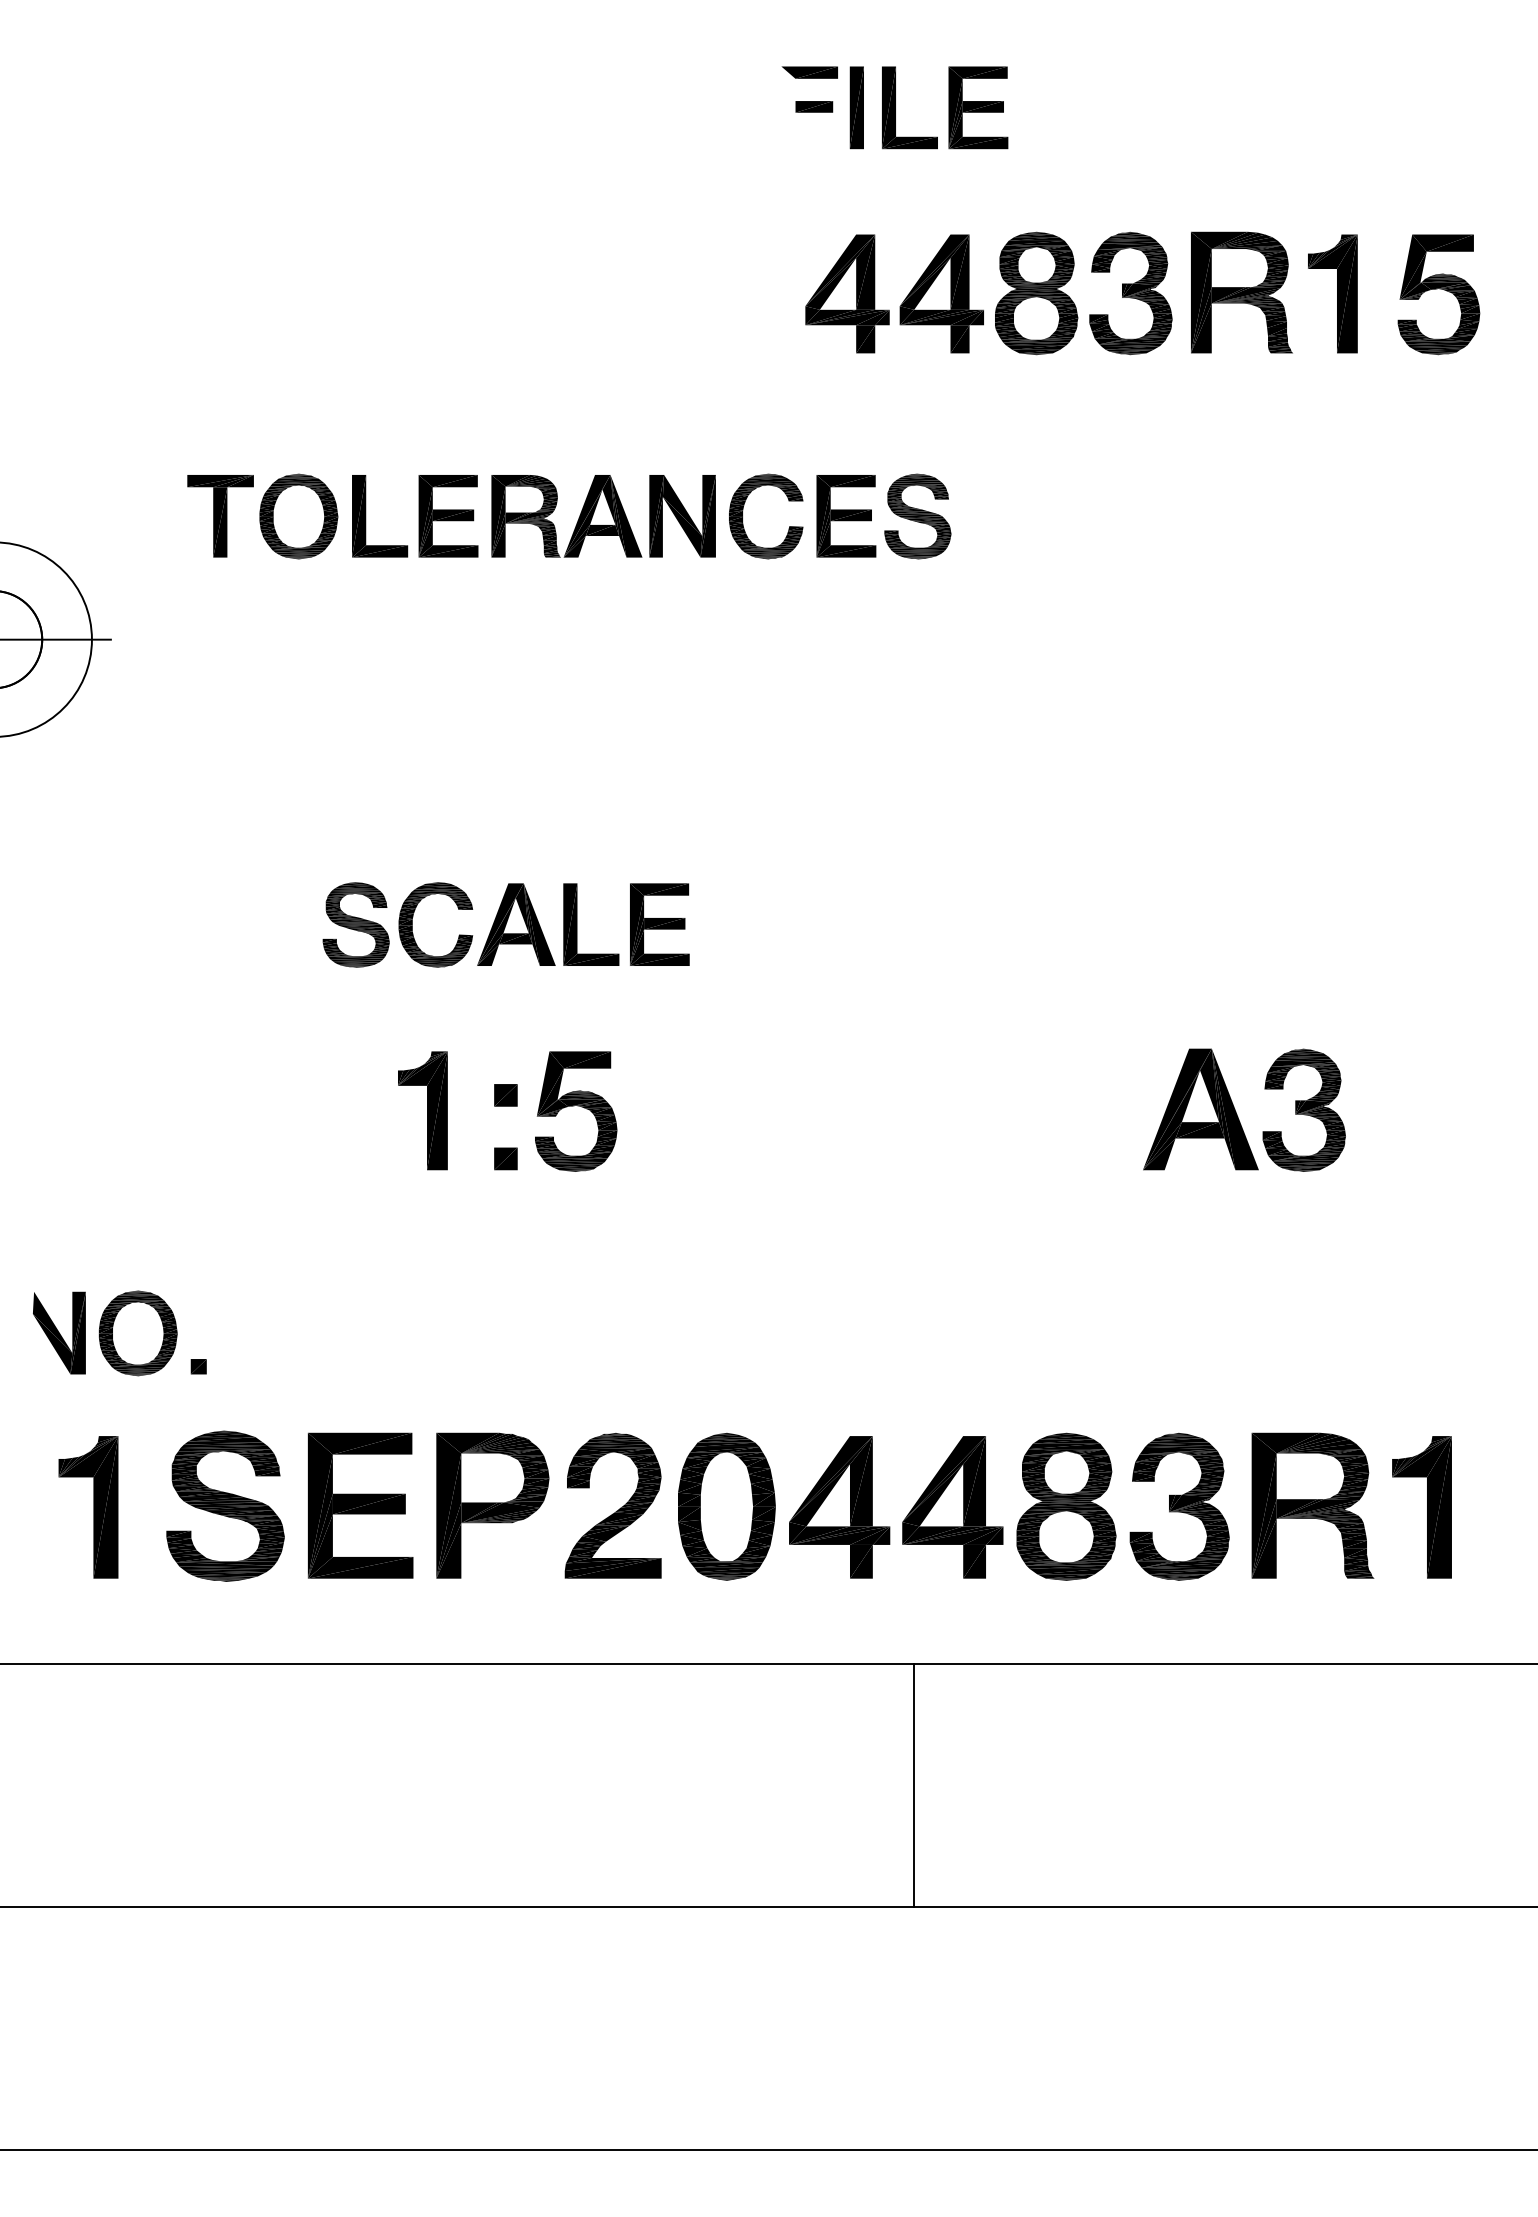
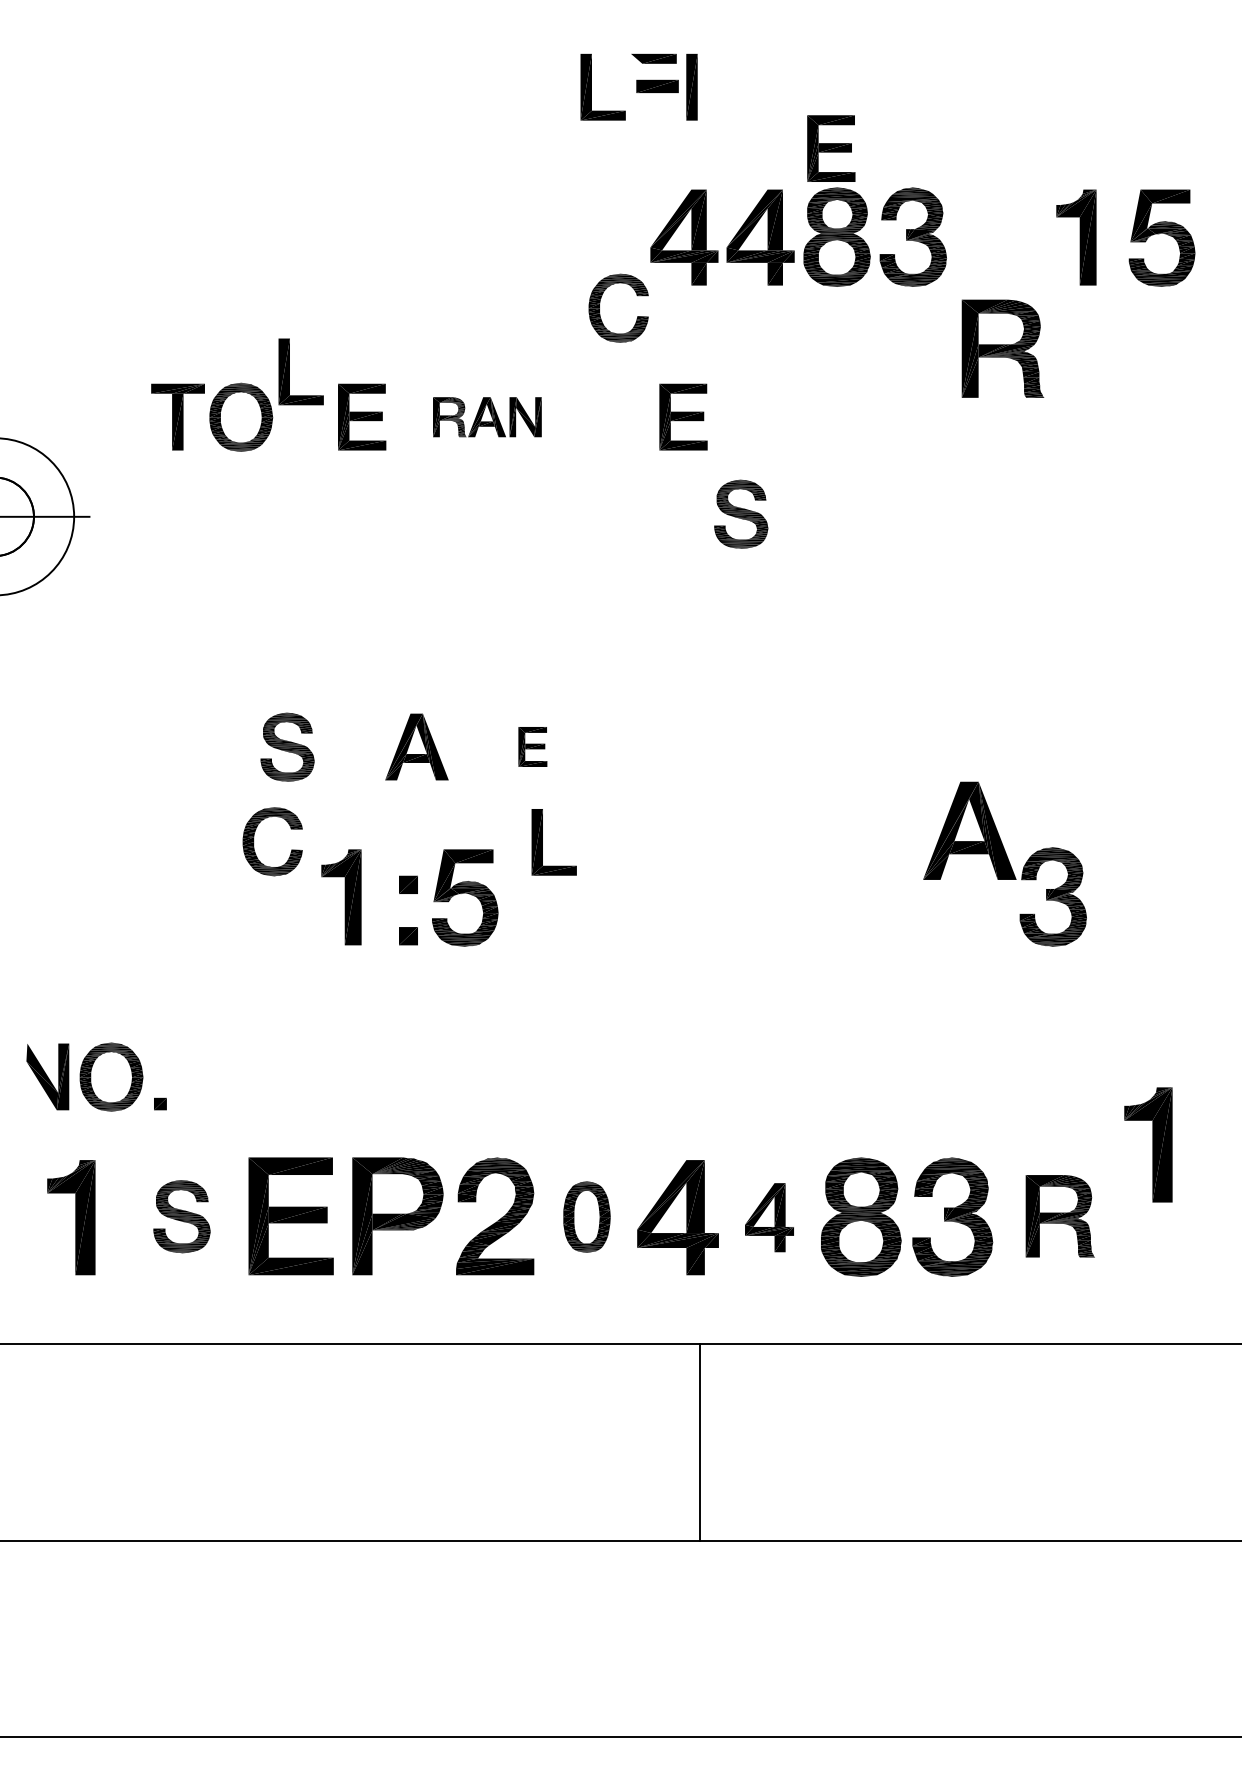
part: (814, 106) -> (657, 86), size x1.4
part: (895, 107) -> (591, 86), moved
part: (978, 107) -> (831, 148), moved
part: (1241, 292) -> (1002, 348), moved
part: (743, 510) -> (600, 303), moved
part: (366, 516) -> (290, 372), moved
part: (603, 516) -> (487, 417), size x0.6
part: (917, 516) -> (740, 514), moved
part: (412, 924) -> (253, 841), moved
part: (577, 924) -> (543, 842), moved
part: (659, 924) -> (532, 746), size x0.6
part: (1200, 1109) -> (969, 830), moved
part: (225, 1505) -> (182, 1216), size x0.6
part: (1312, 1505) -> (1059, 1216), size x0.7
part: (726, 1506) -> (586, 1216), size x0.6
part: (952, 1507) -> (769, 1217), size x0.6
part: (1421, 1507) -> (1148, 1145), moved
line: (913, 1785) -> (699, 1442), moved

